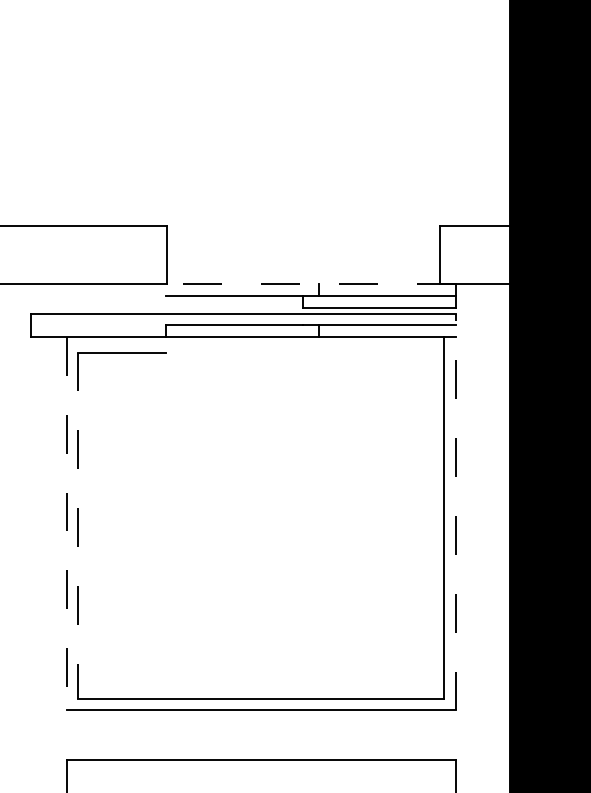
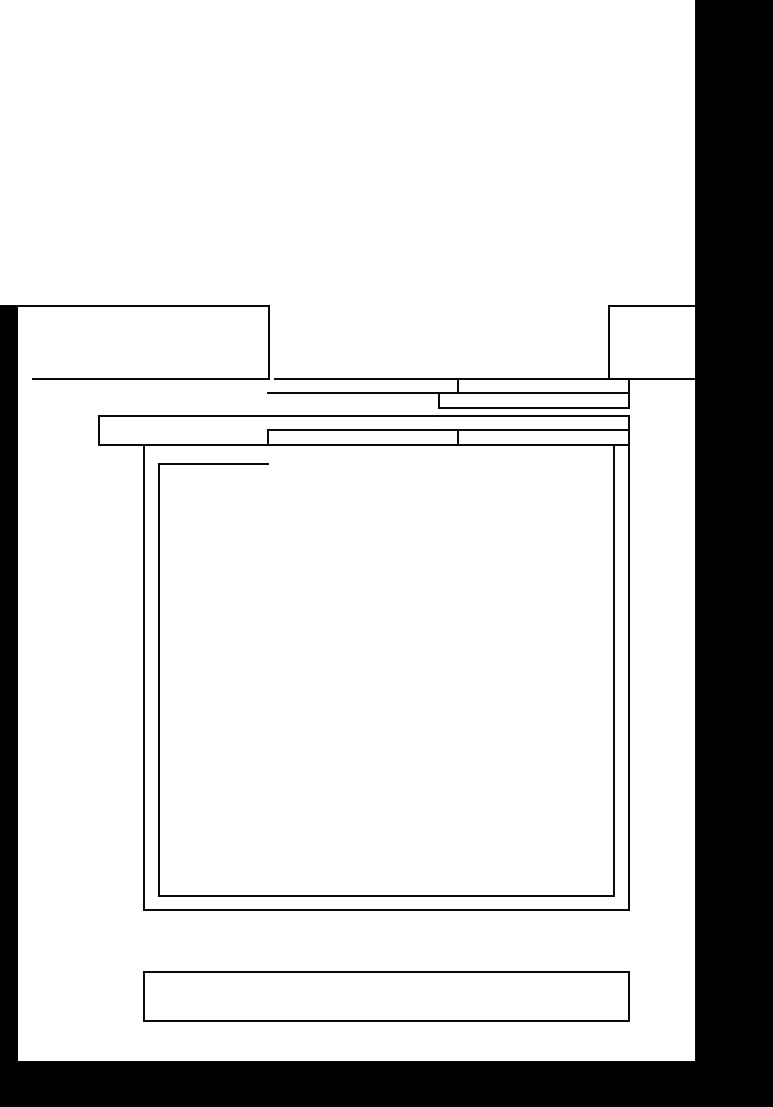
line: (314, 283) -> (452, 378), dashed -> solid
line: (455, 511) -> (628, 662), dashed -> solid
line: (66, 523) -> (143, 677), dashed -> solid
line: (78, 525) -> (158, 679), dashed -> solid

